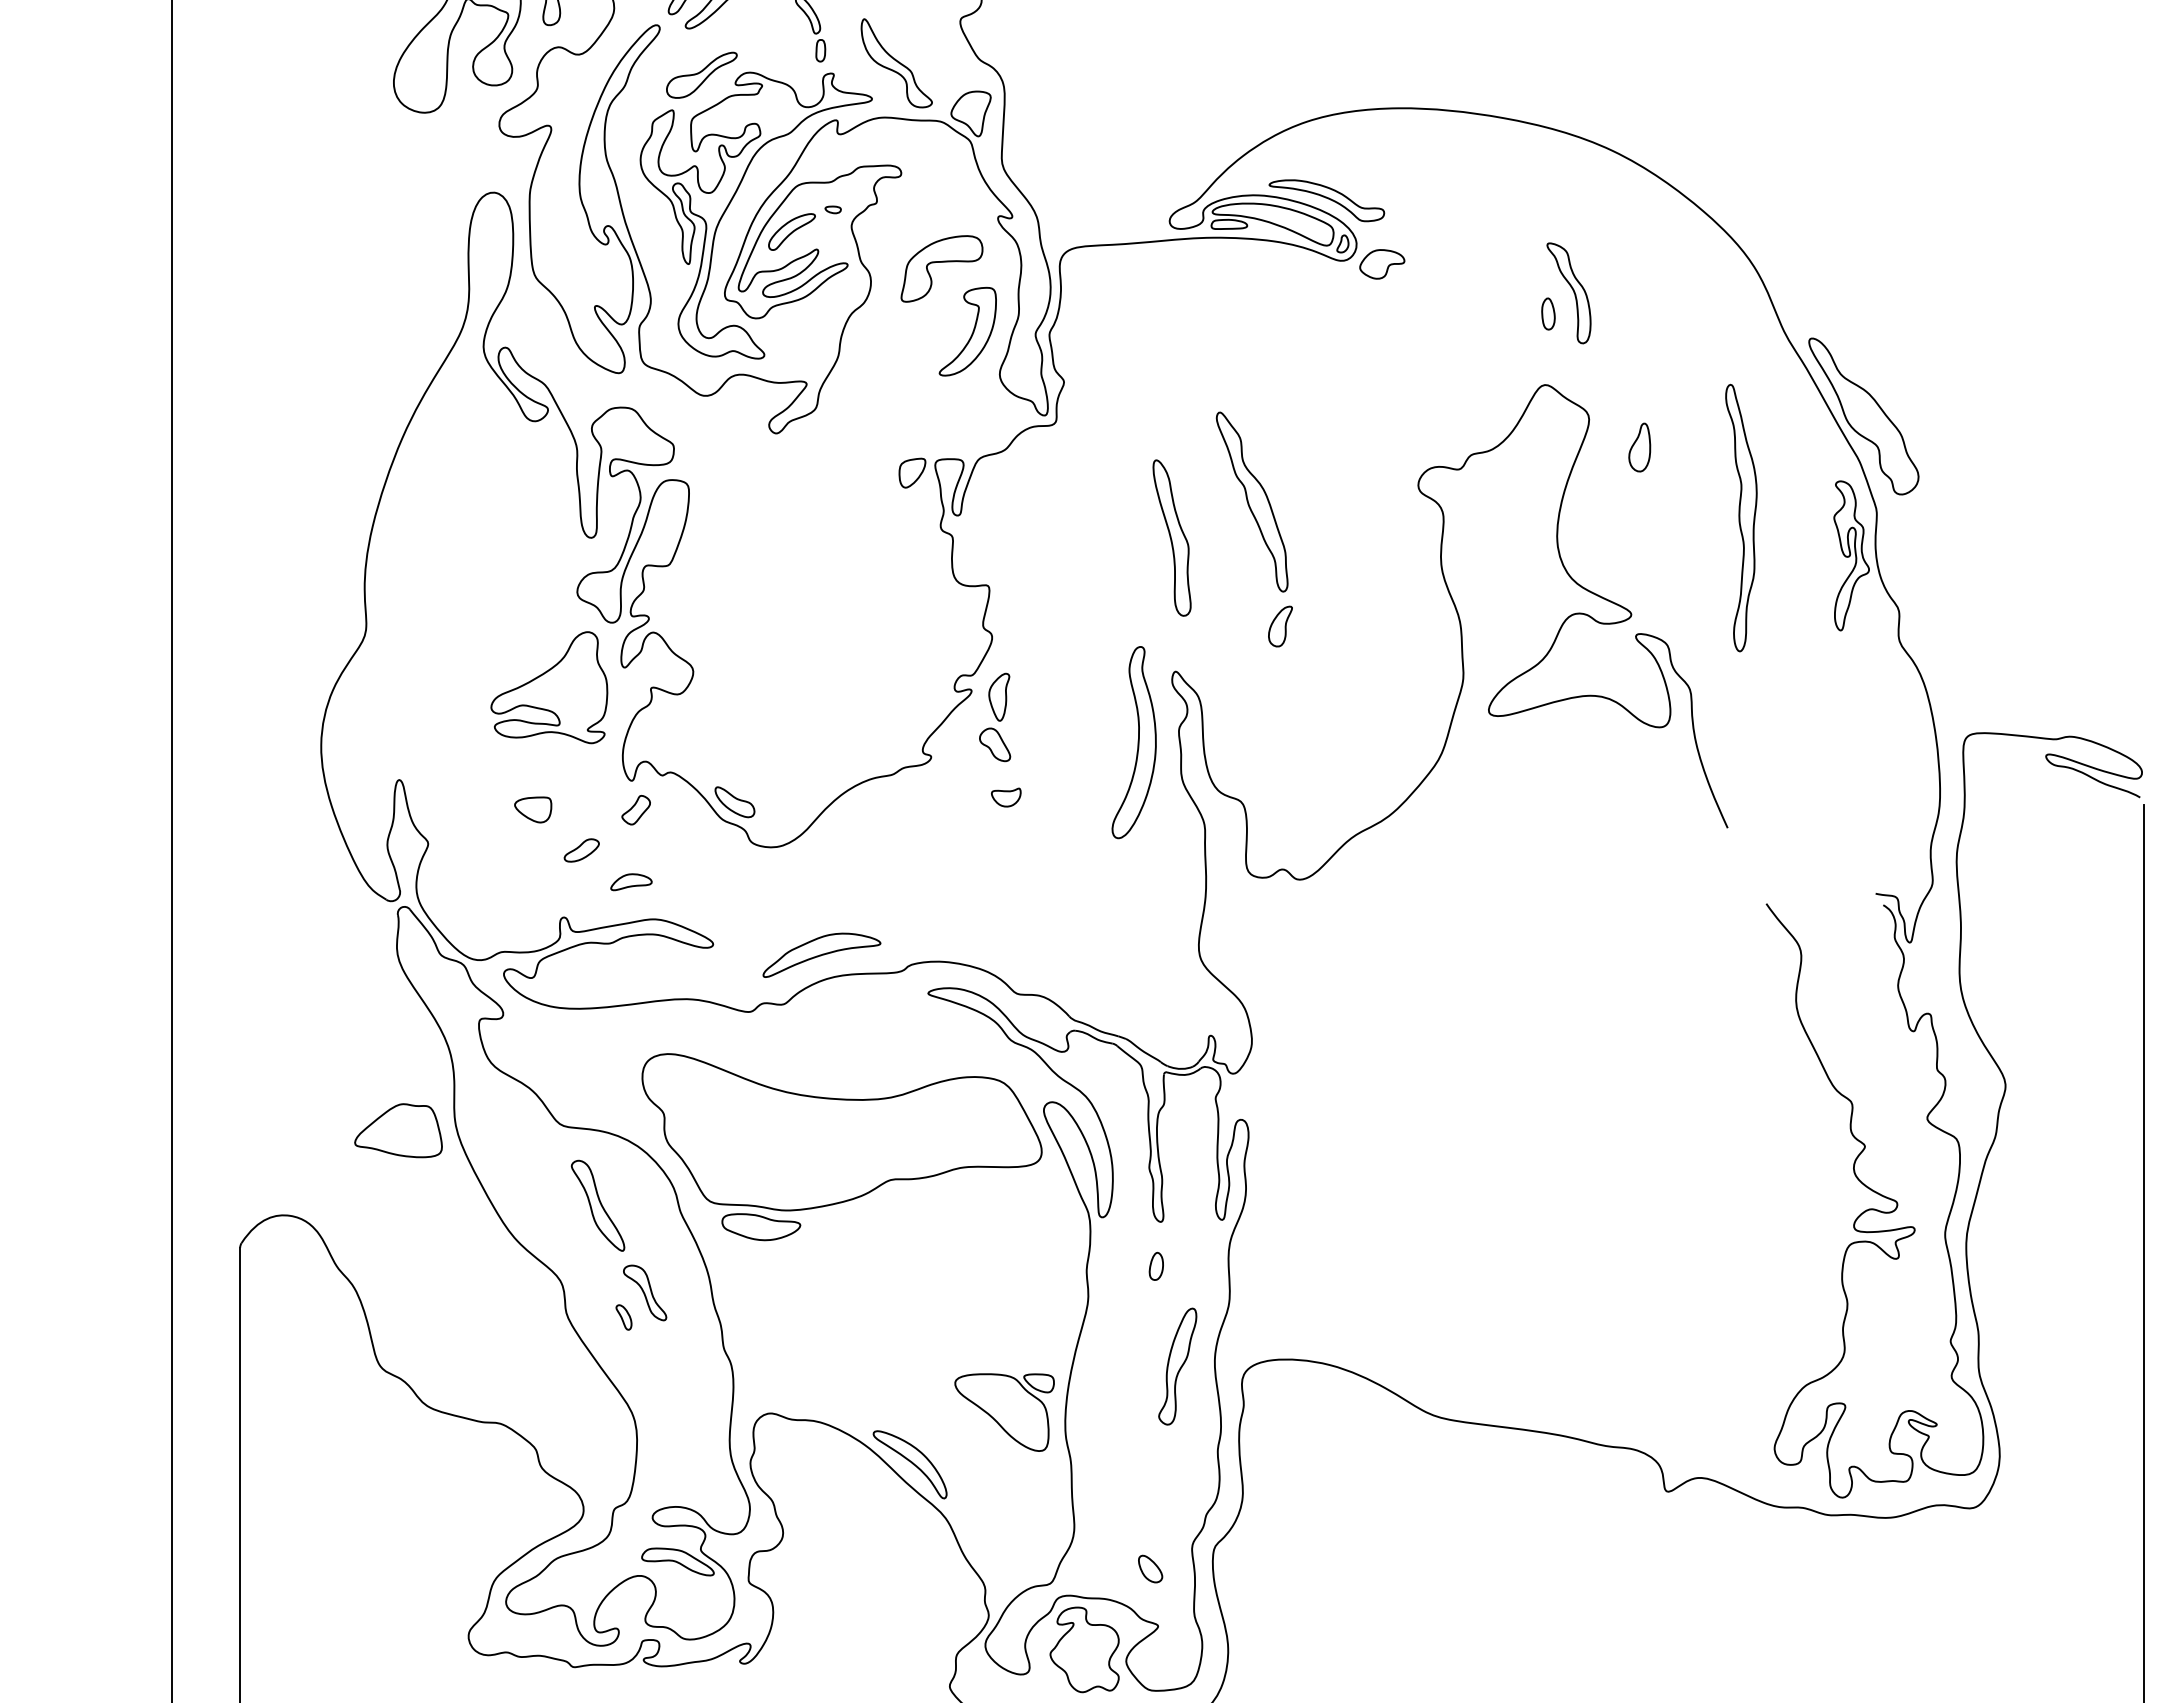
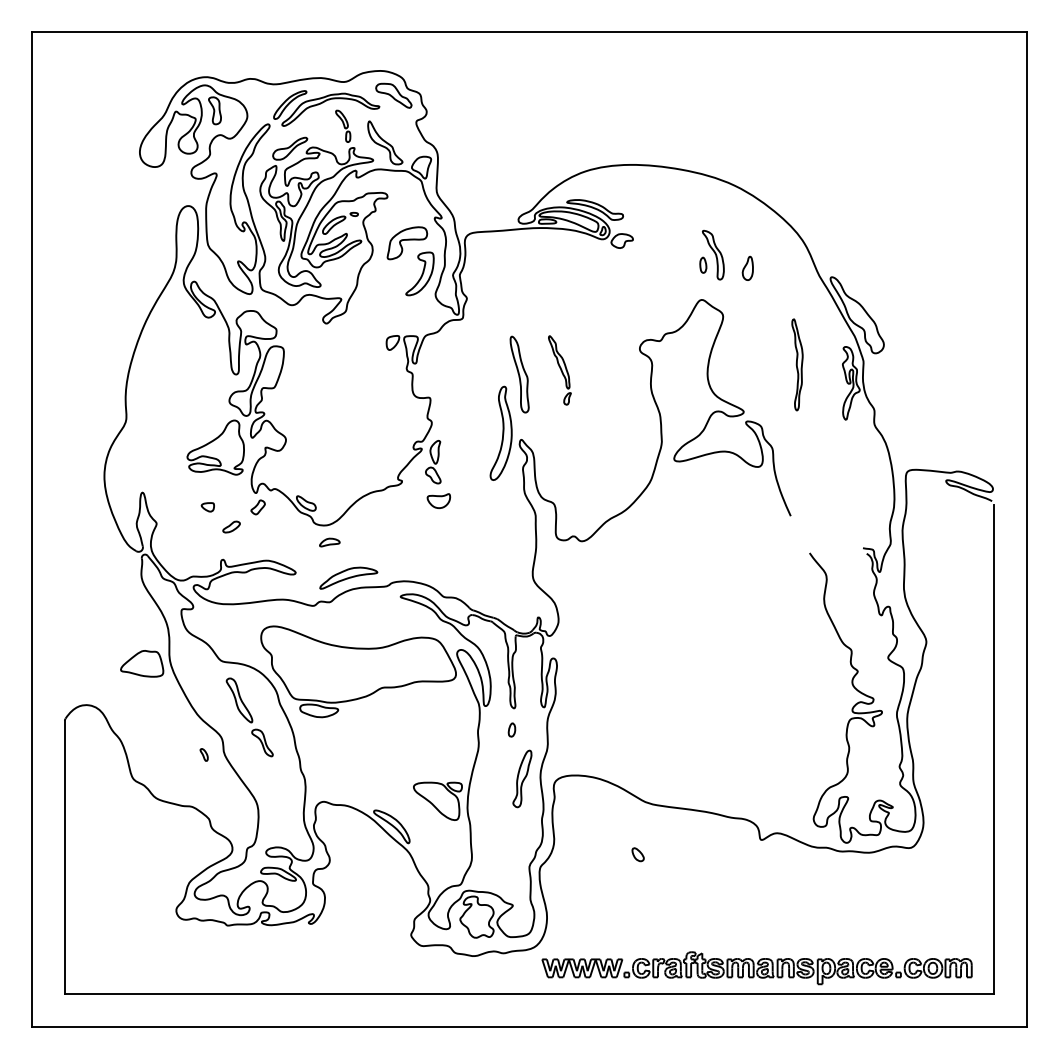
part: (1638, 445) -> (747, 267), moved
part: (1741, 517) -> (797, 364), size x0.7
part: (1253, 529) -> (559, 370), size x0.6
part: (1132, 740) -> (500, 432), moved
part: (1005, 798) -> (438, 501), size x1.6
part: (532, 810) -> (207, 507), size x0.7
part: (630, 882) -> (329, 542), moved
part: (622, 1316) -> (203, 754), moved
part: (1149, 1568) -> (637, 854), moved

